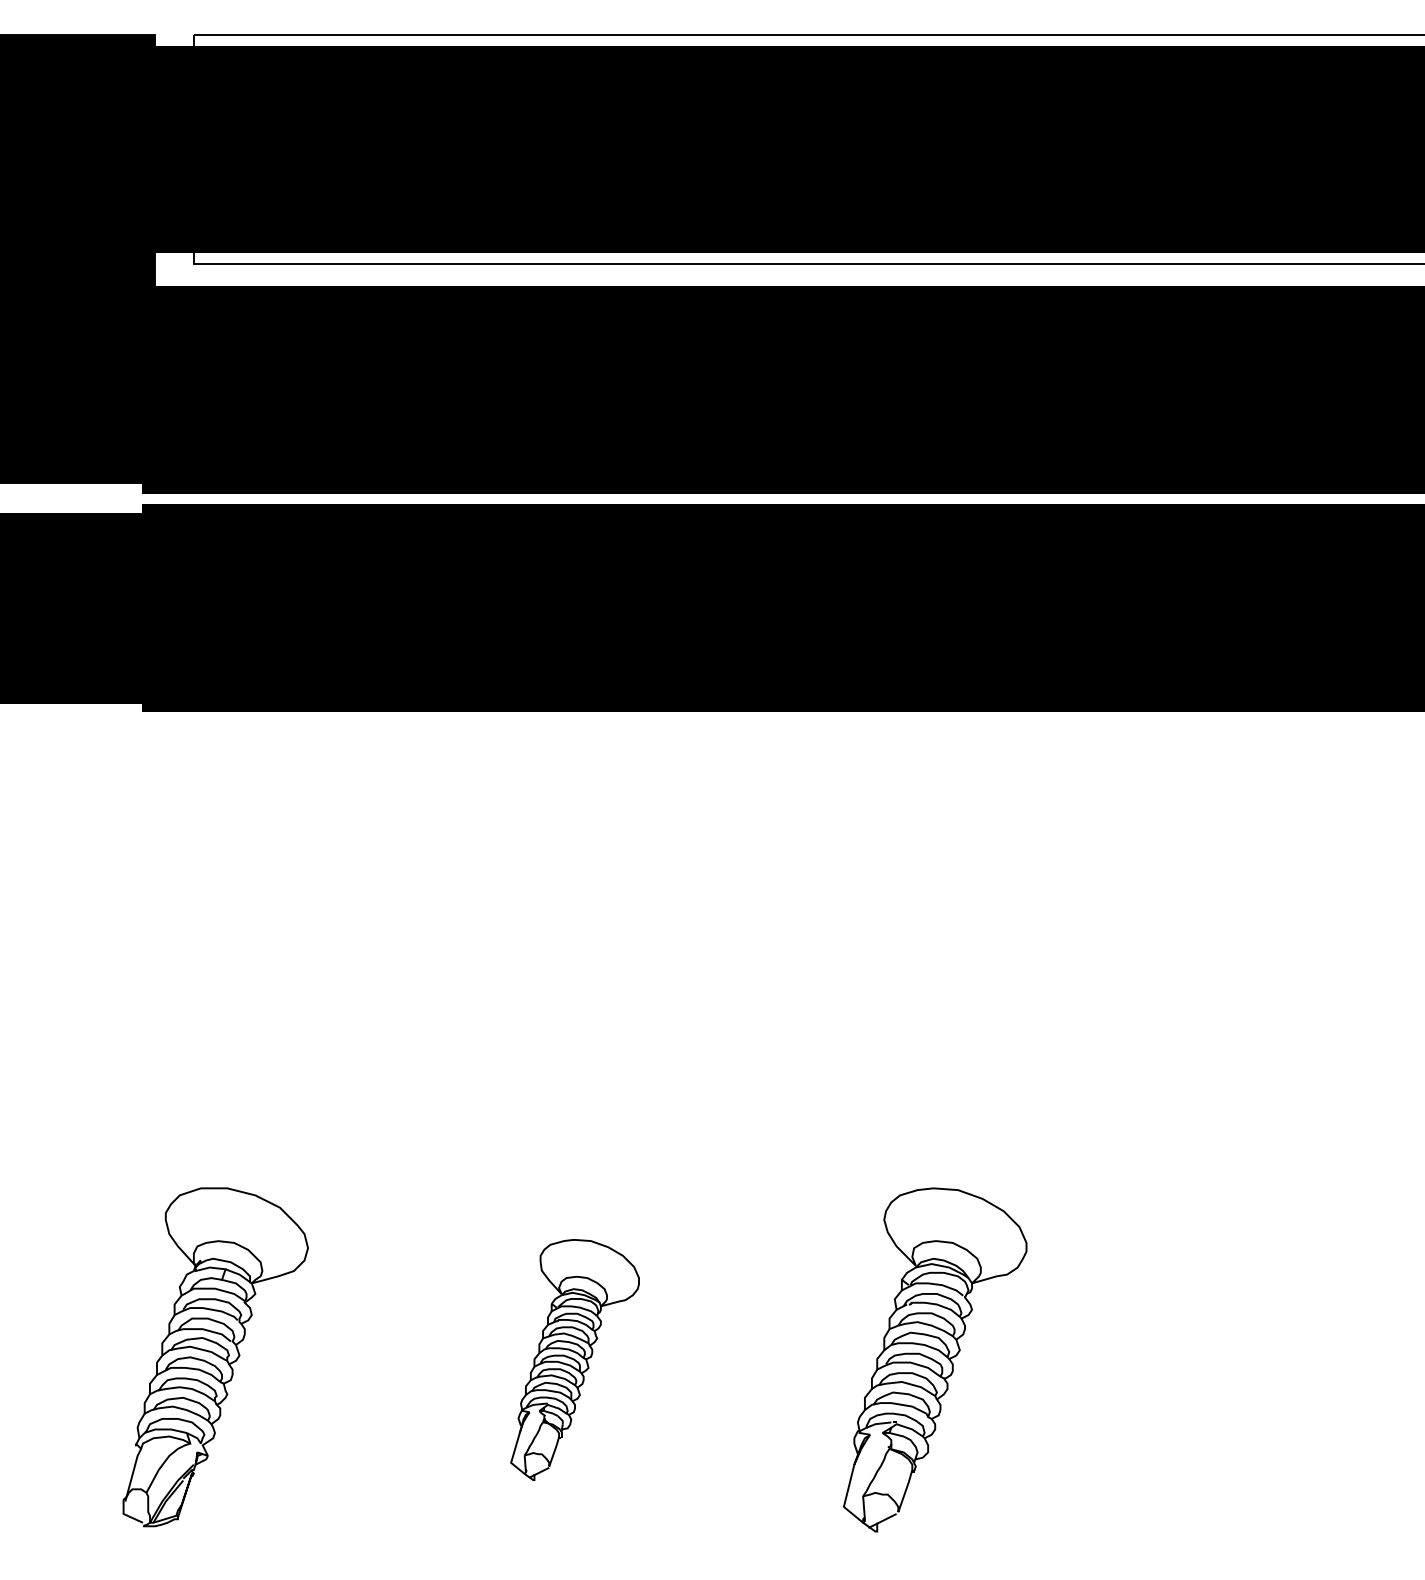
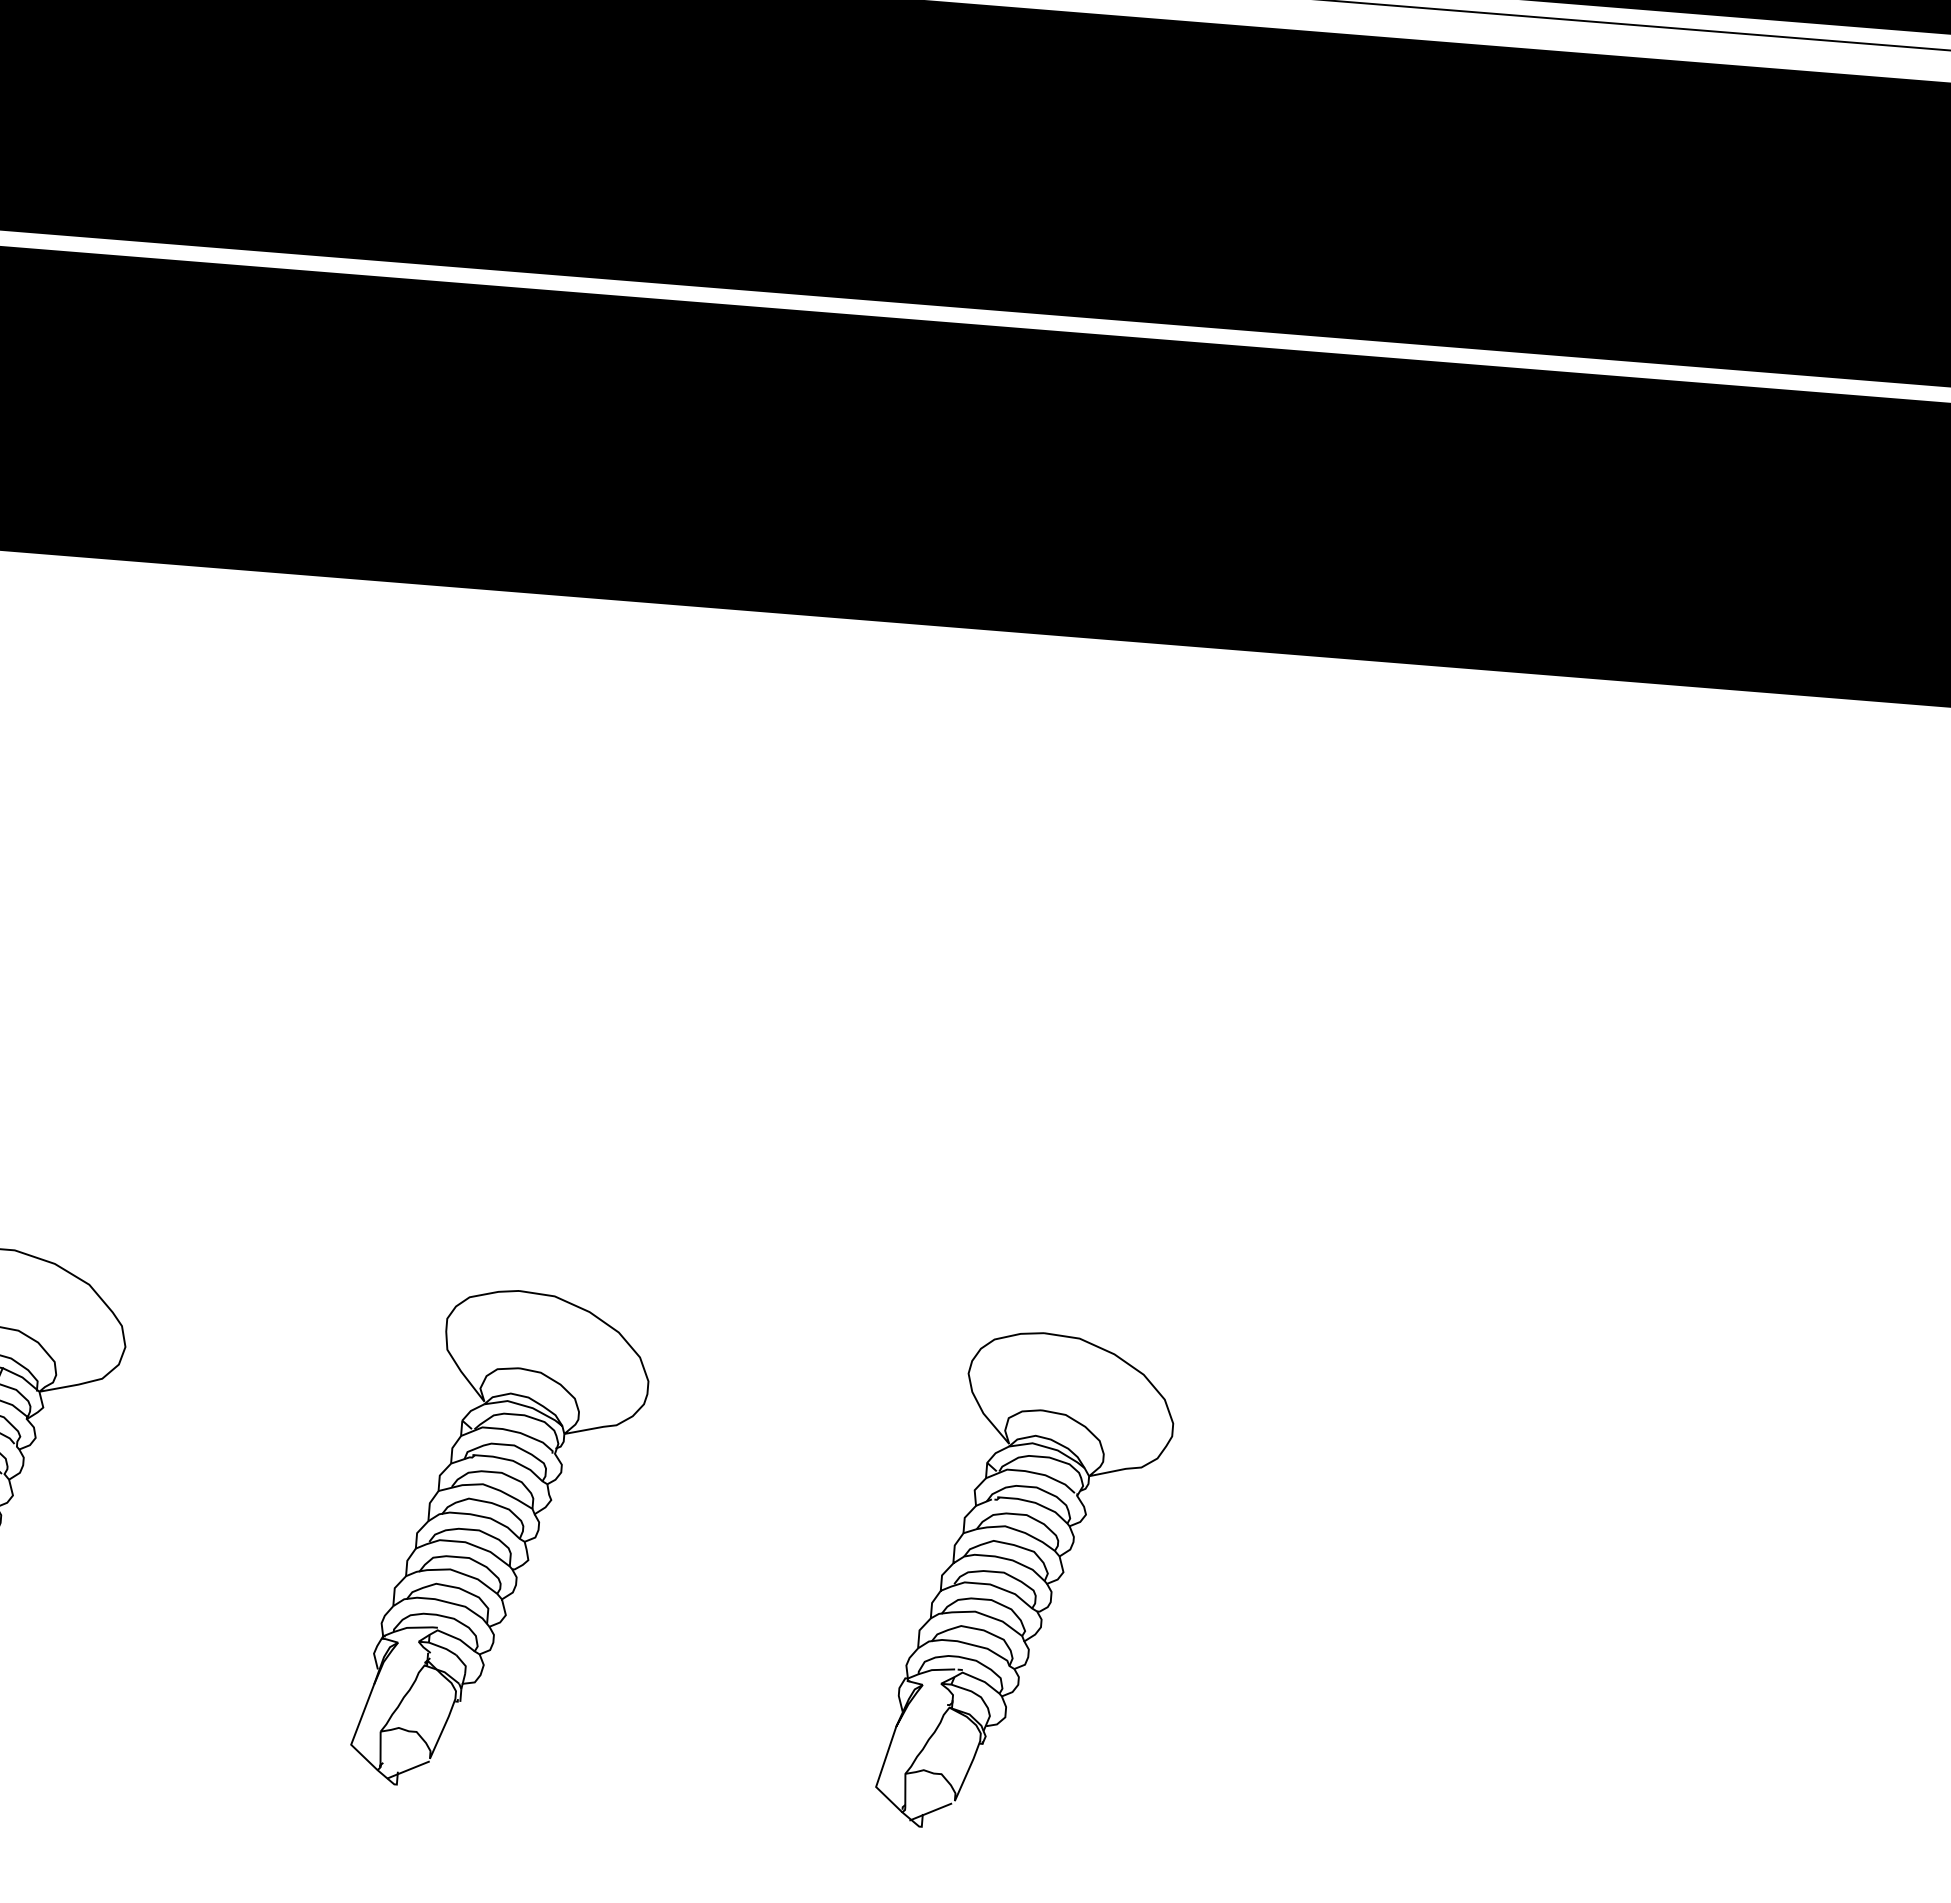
part: (574, 1359) -> (500, 1540), size x1.43

